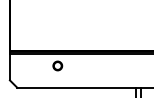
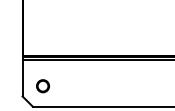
part: (57, 65) -> (42, 85), moved

